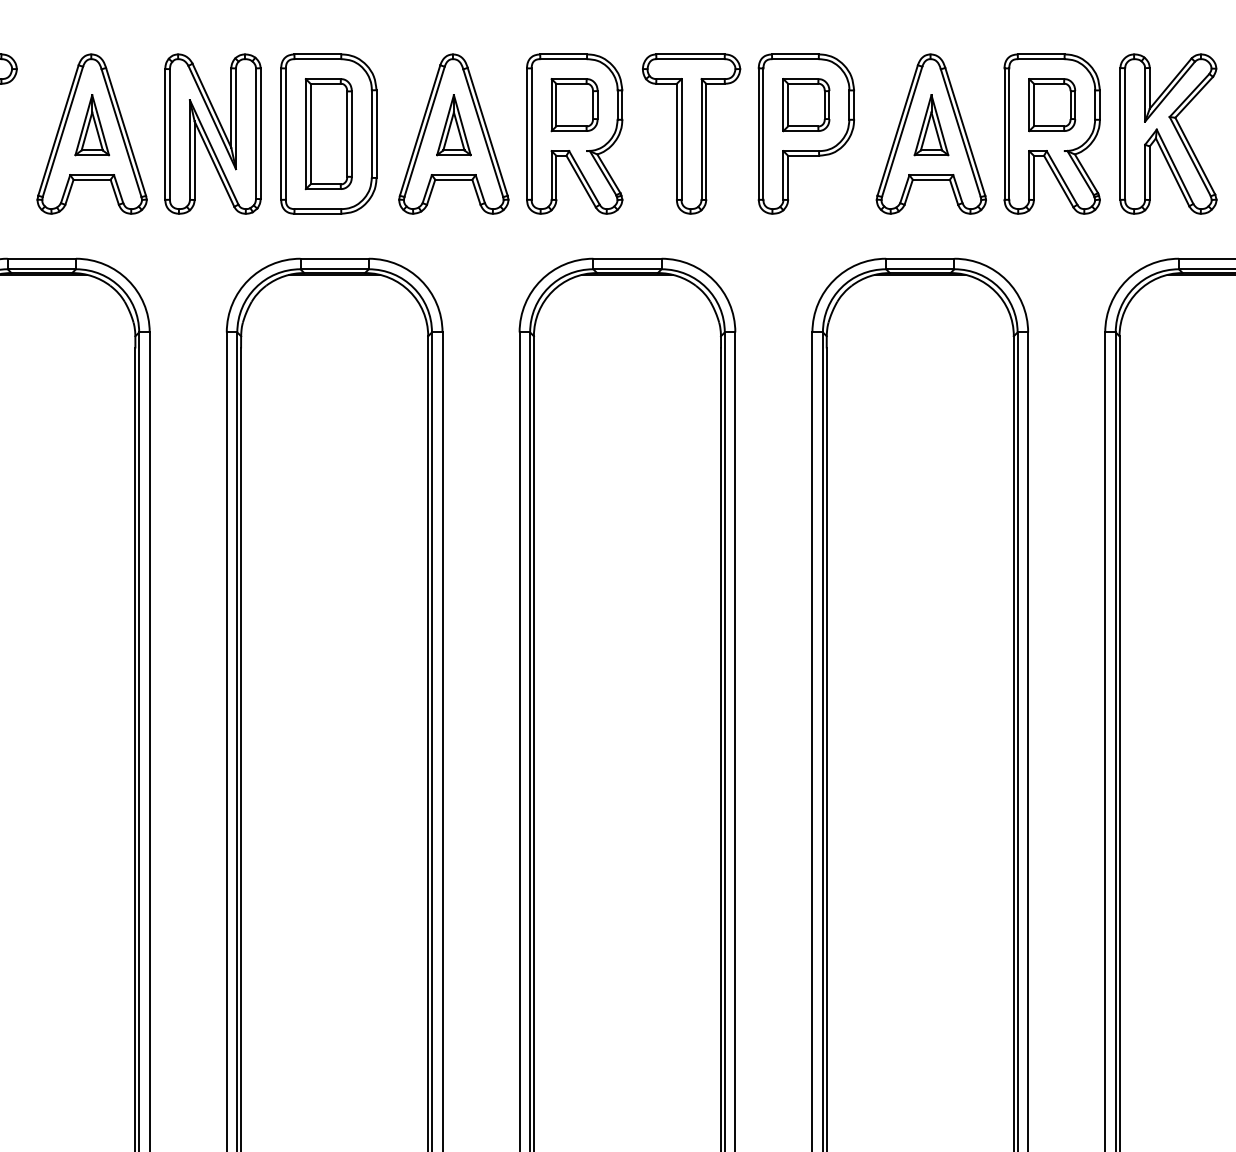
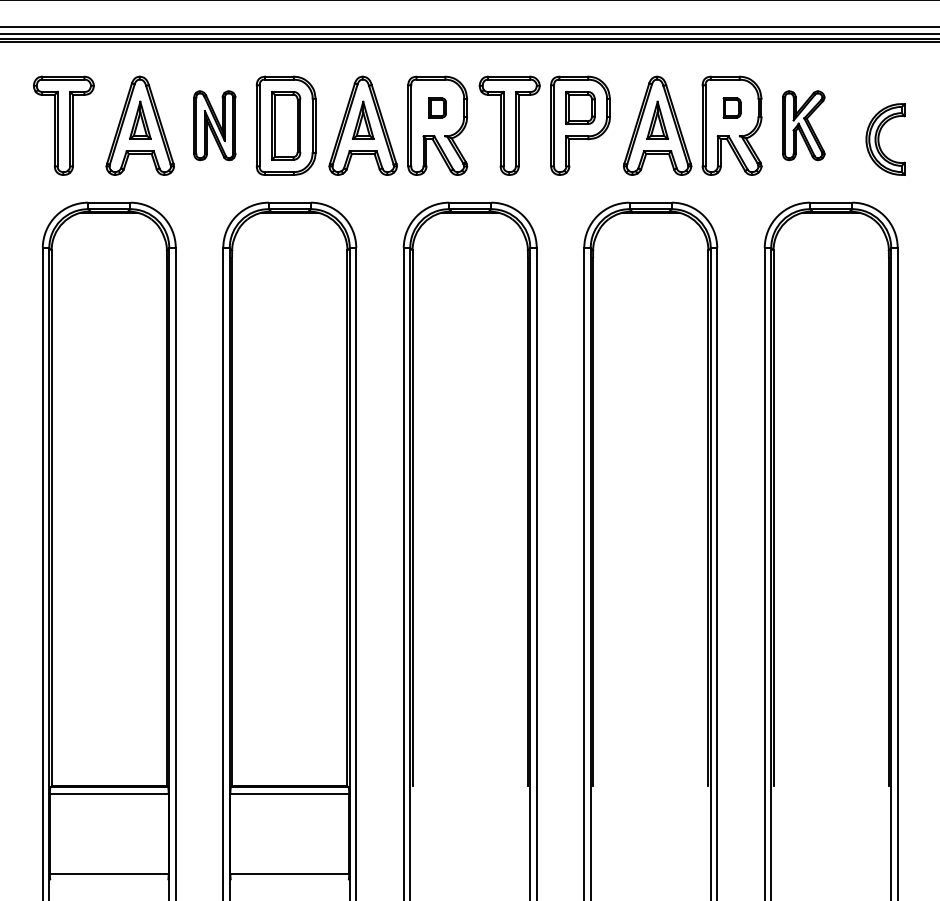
part: (574, 104) -> (437, 107), size x0.6
part: (1052, 104) -> (732, 107), size x0.6
part: (212, 133) -> (214, 125), size x0.7
part: (1168, 133) -> (803, 125), size x0.7

